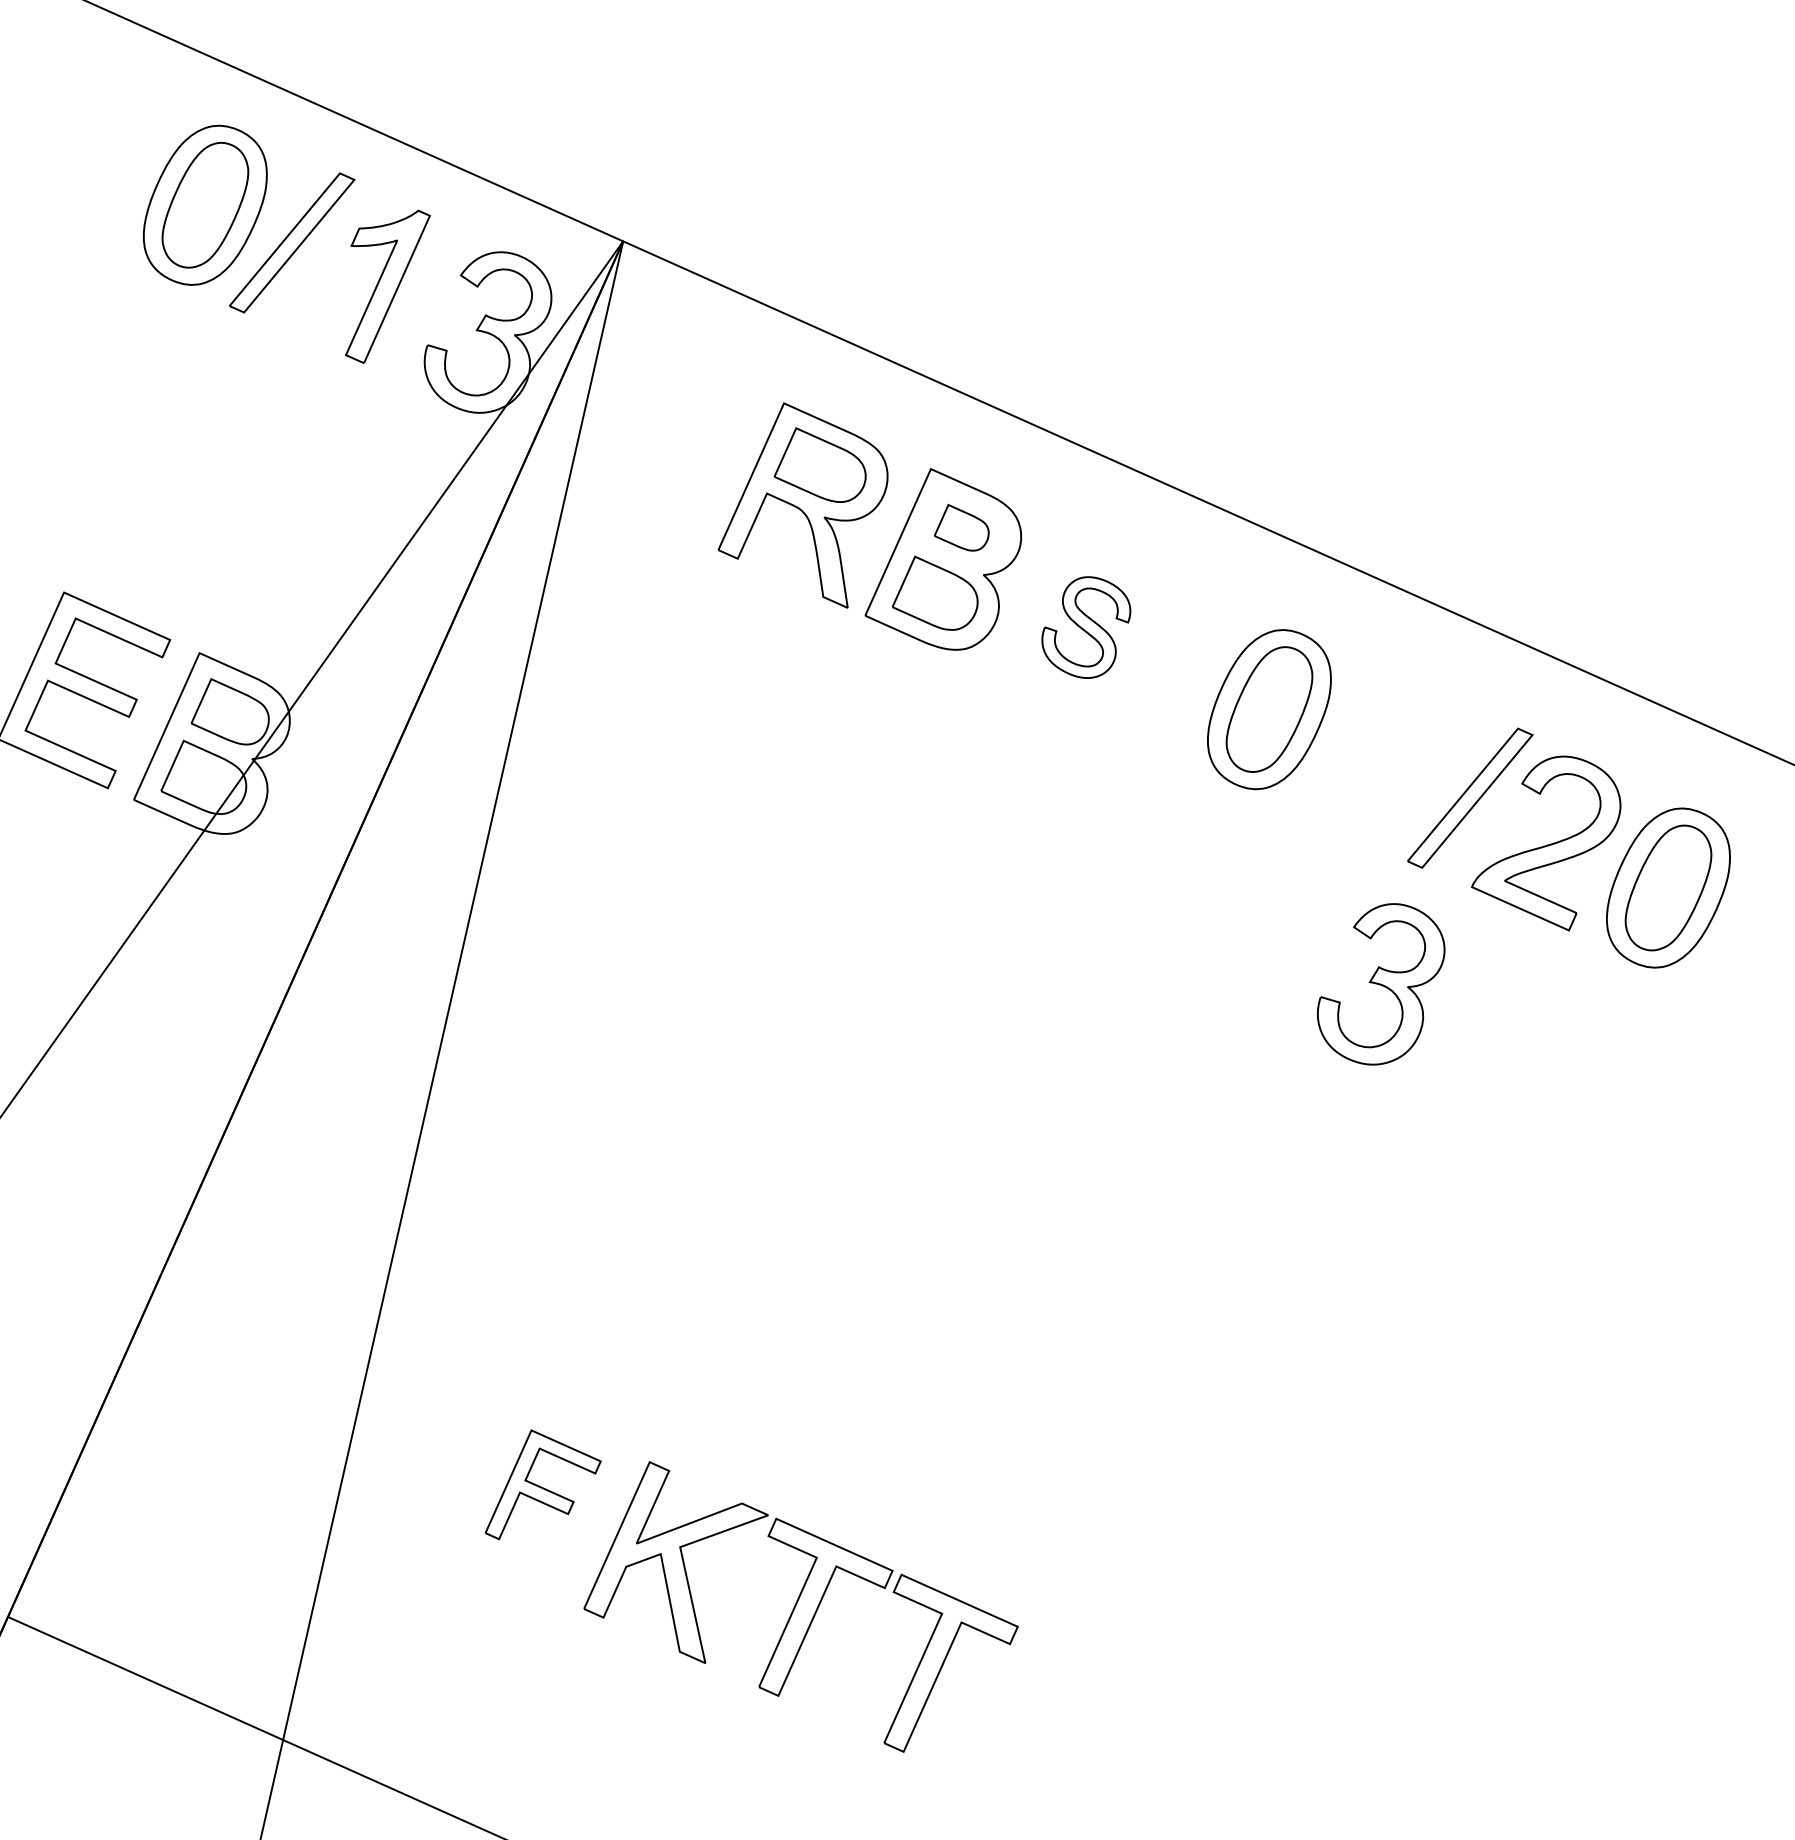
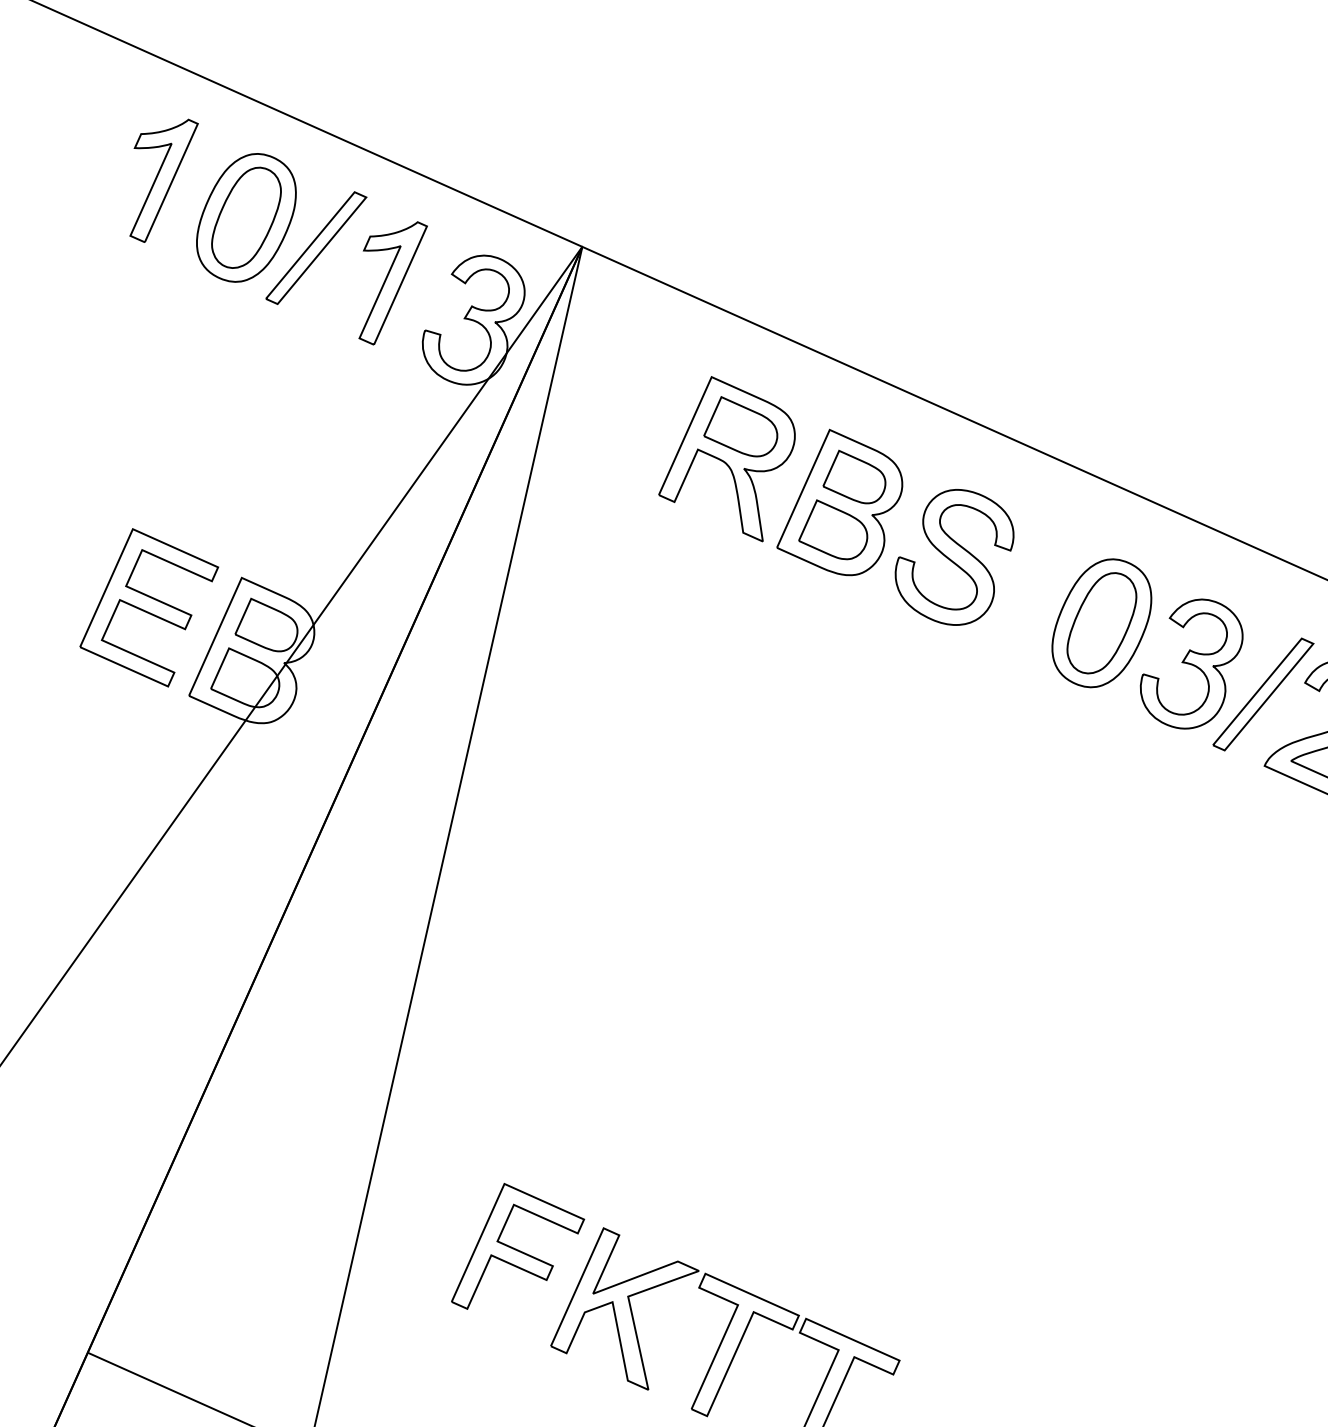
part: (102, 159) -> (163, 181), added
part: (961, 527) -> (854, 476), size x1.43
part: (1086, 627) -> (954, 557), size x1.67
part: (1380, 984) -> (1191, 664), moved
part: (543, 1484) -> (518, 1246), size x1.43

